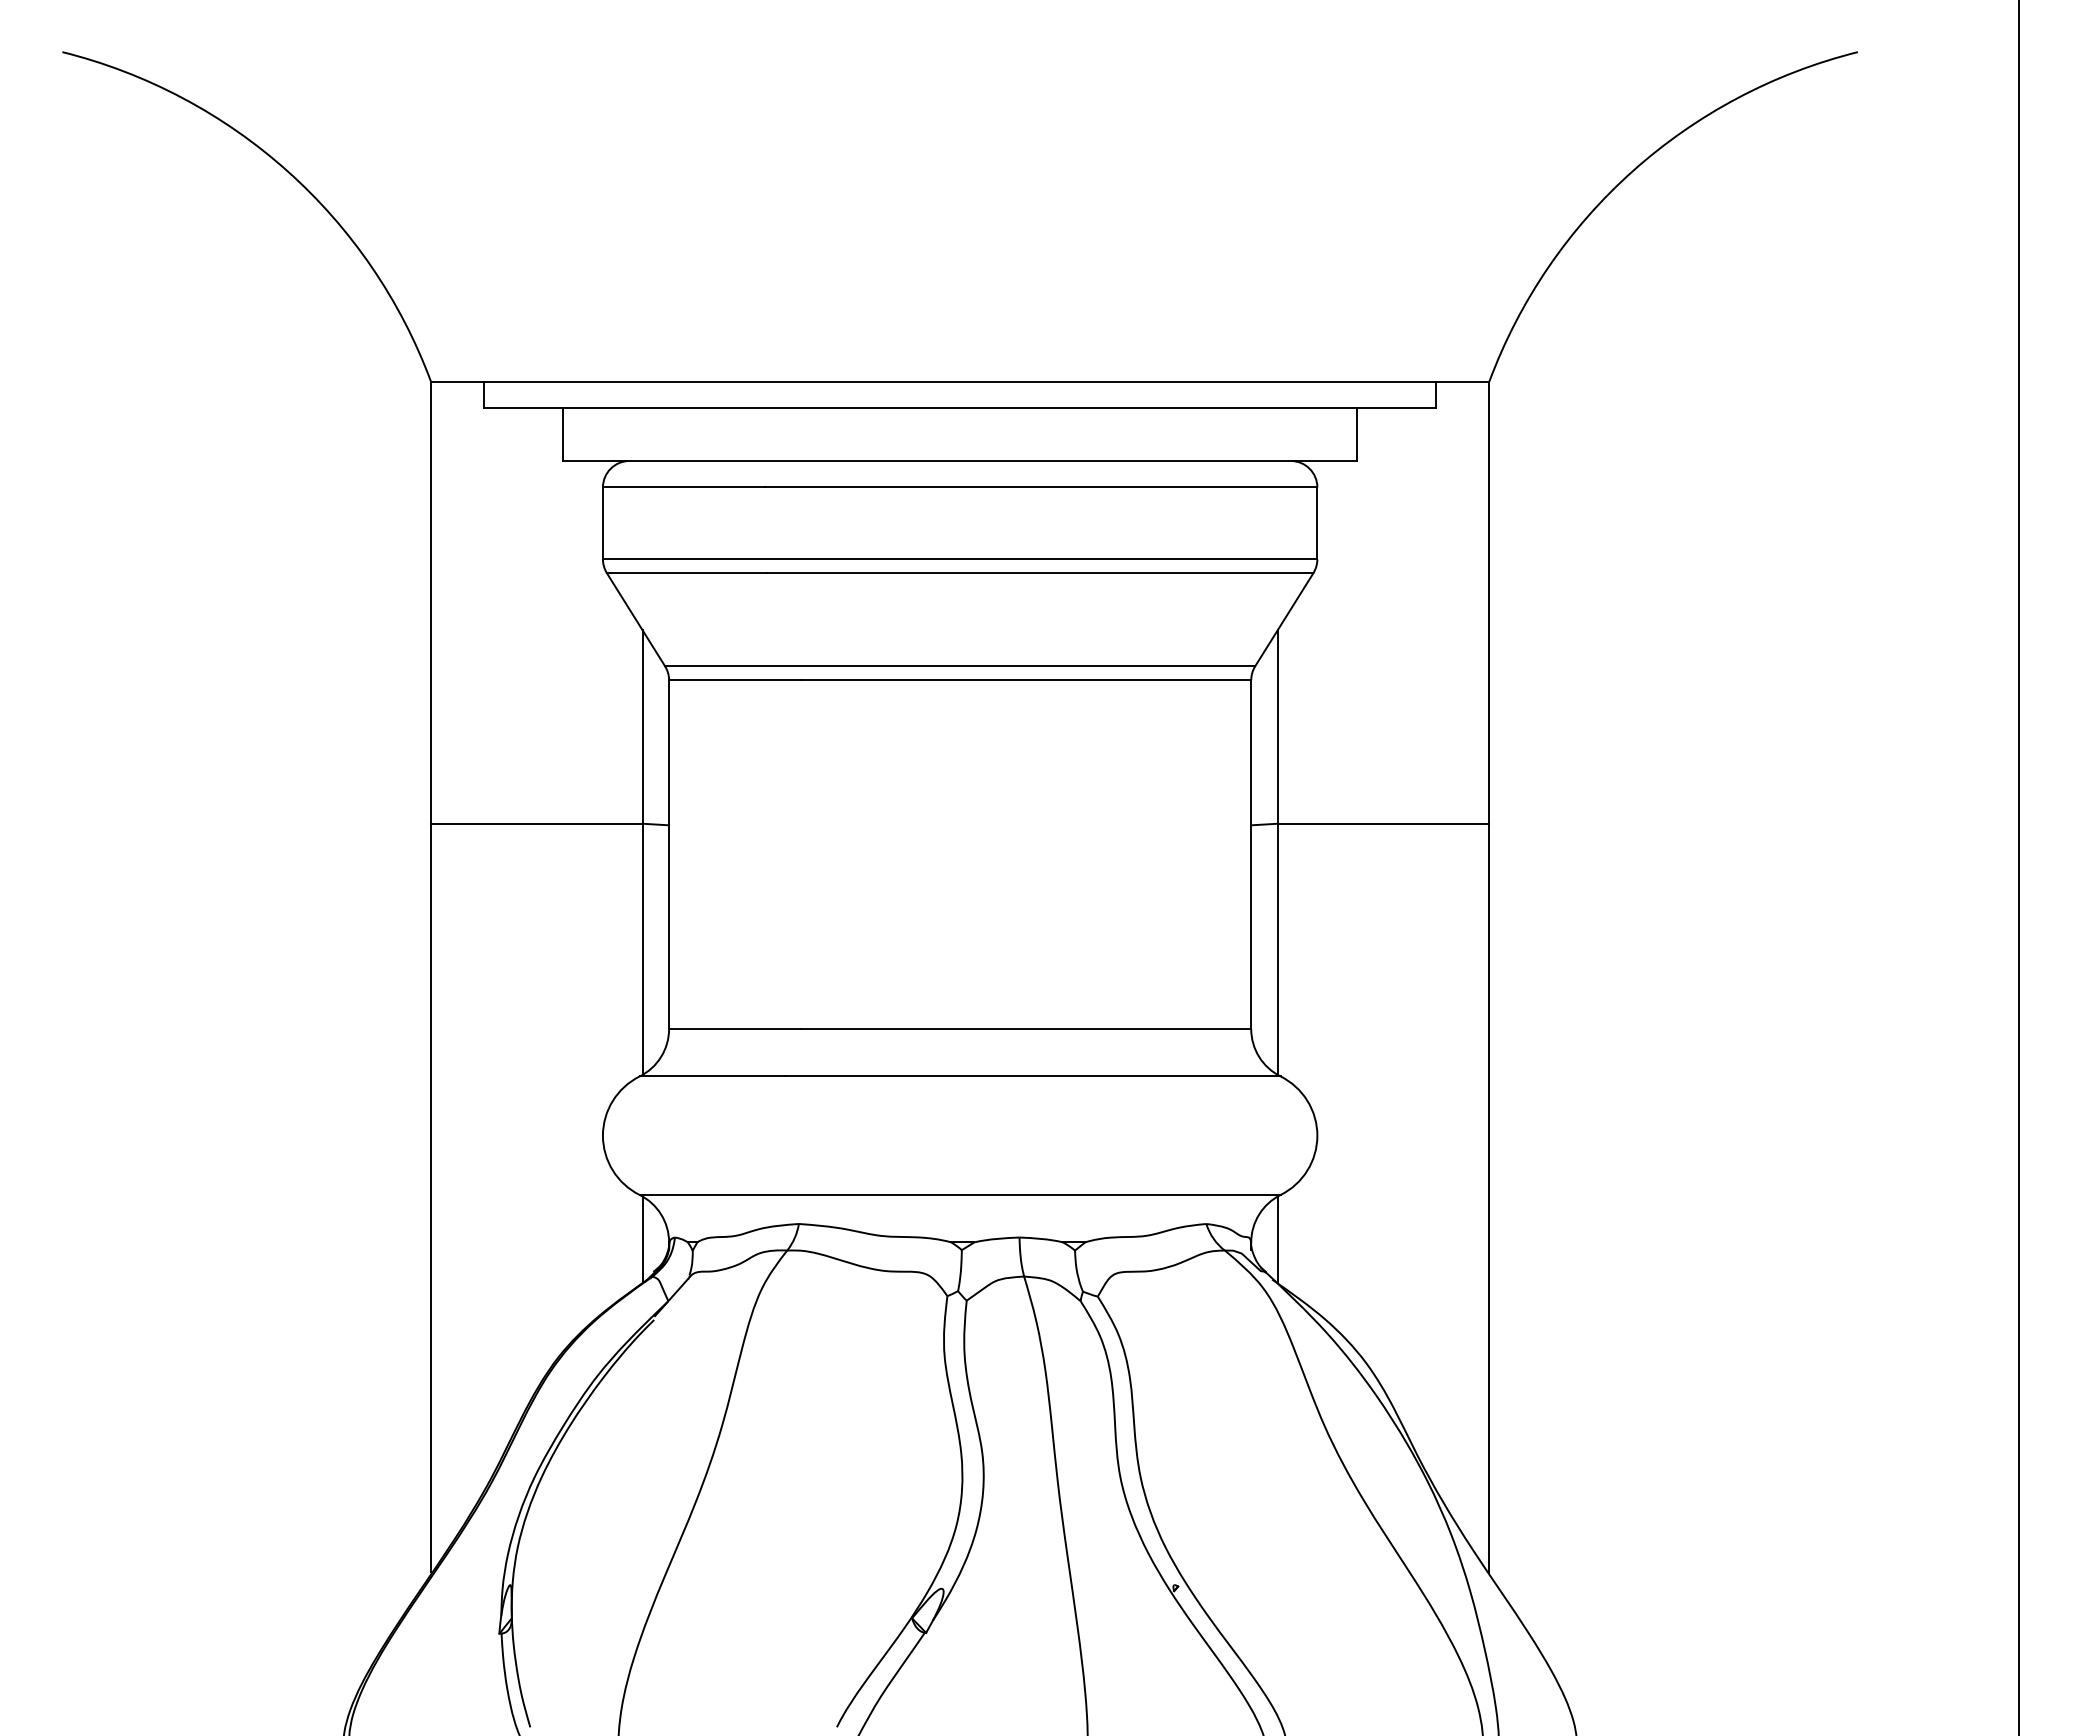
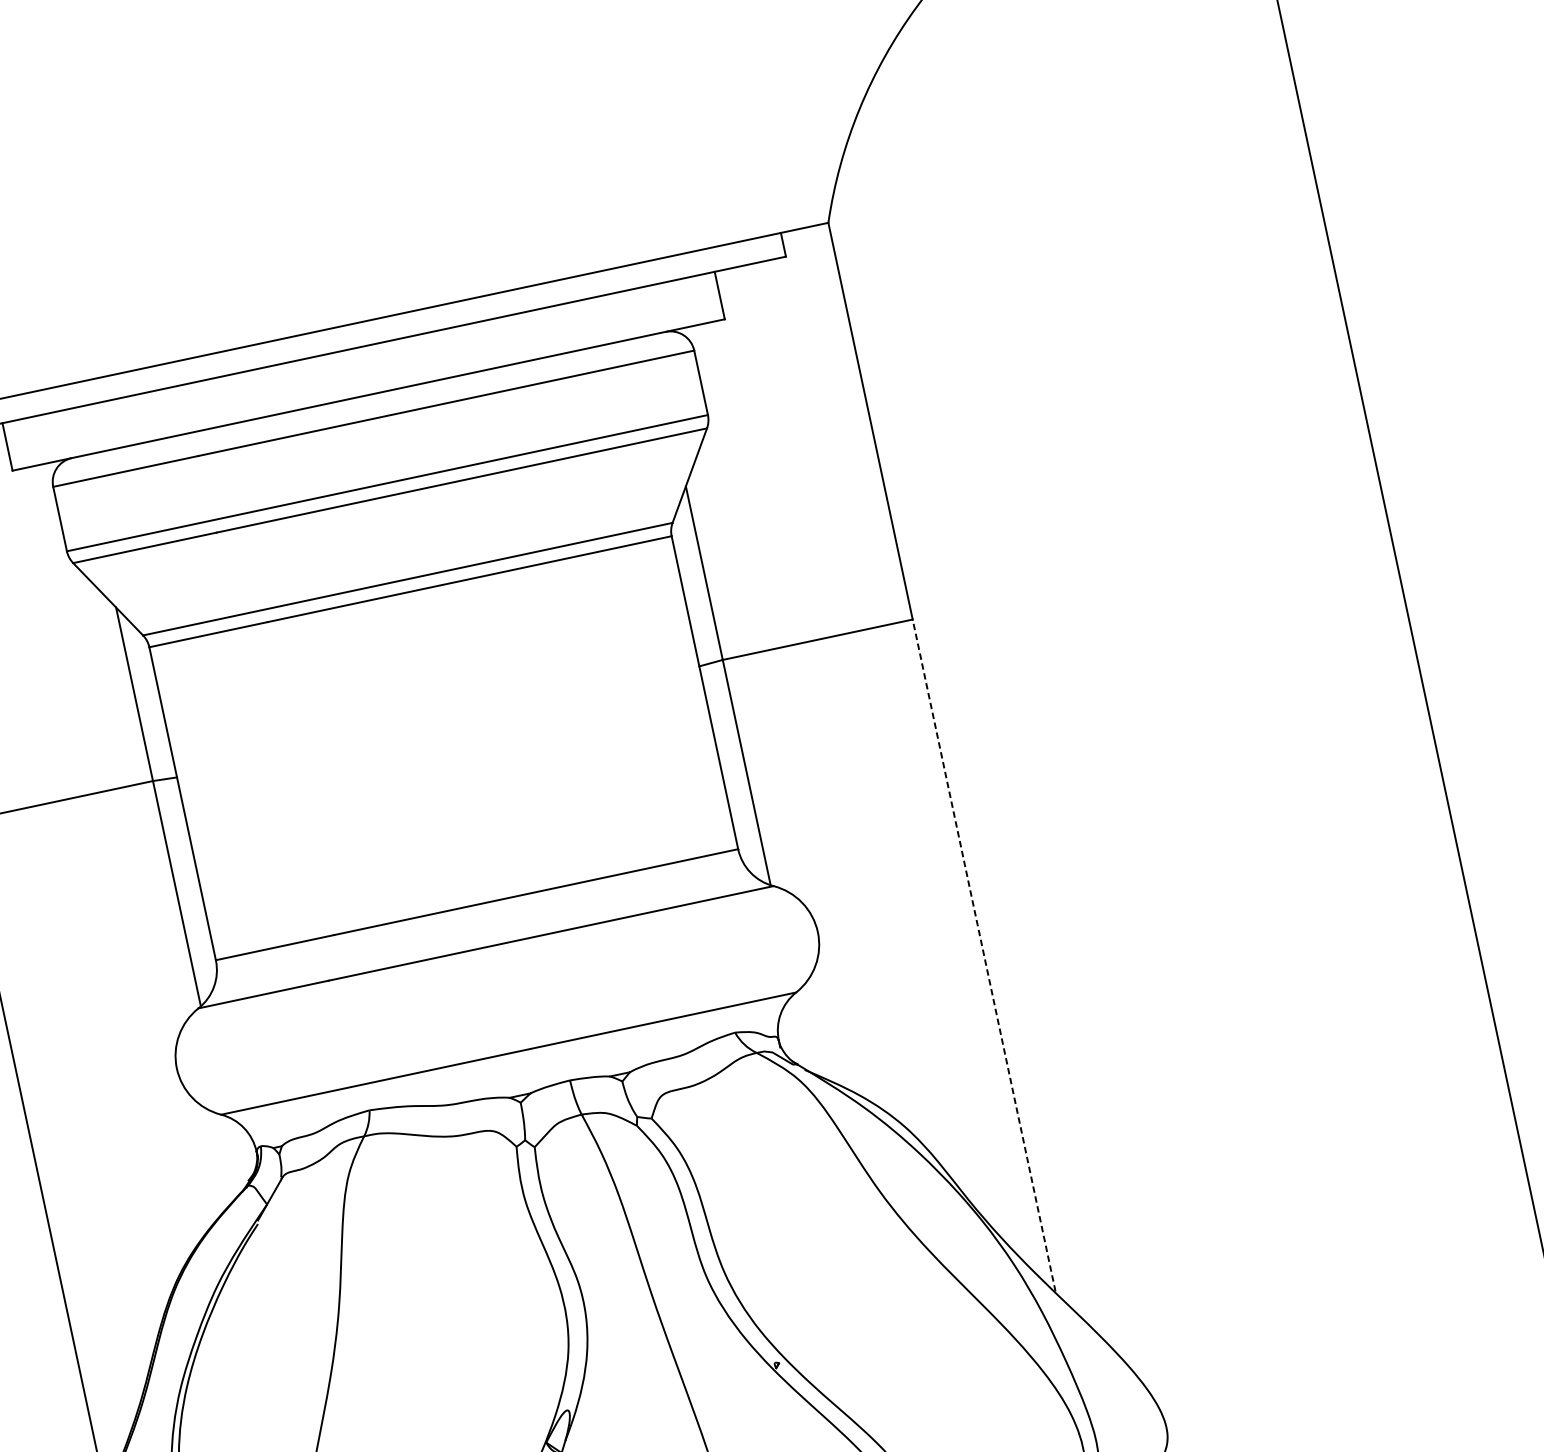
line: (1489, 1197) -> (984, 954), solid -> dashed
line: (1277, 1238) -> (801, 1032), removed
line: (642, 1239) -> (232, 1154), removed

